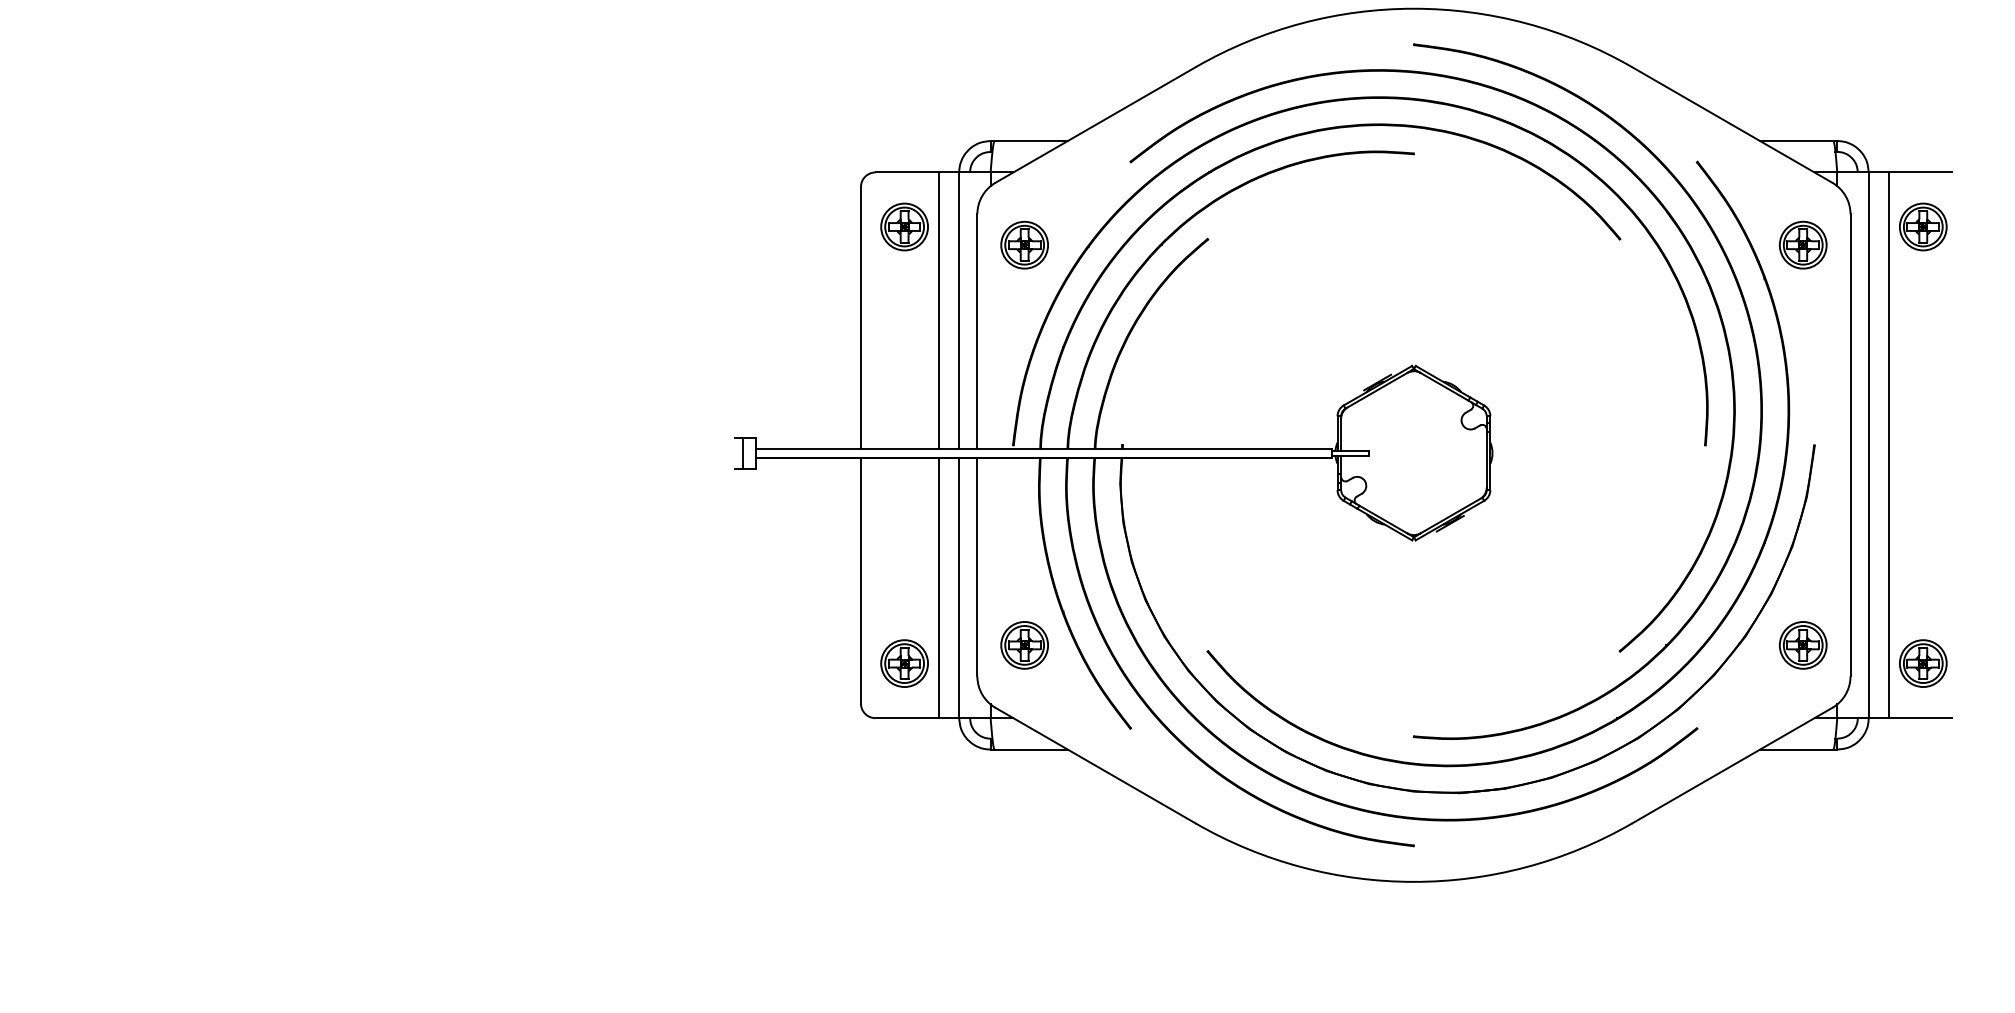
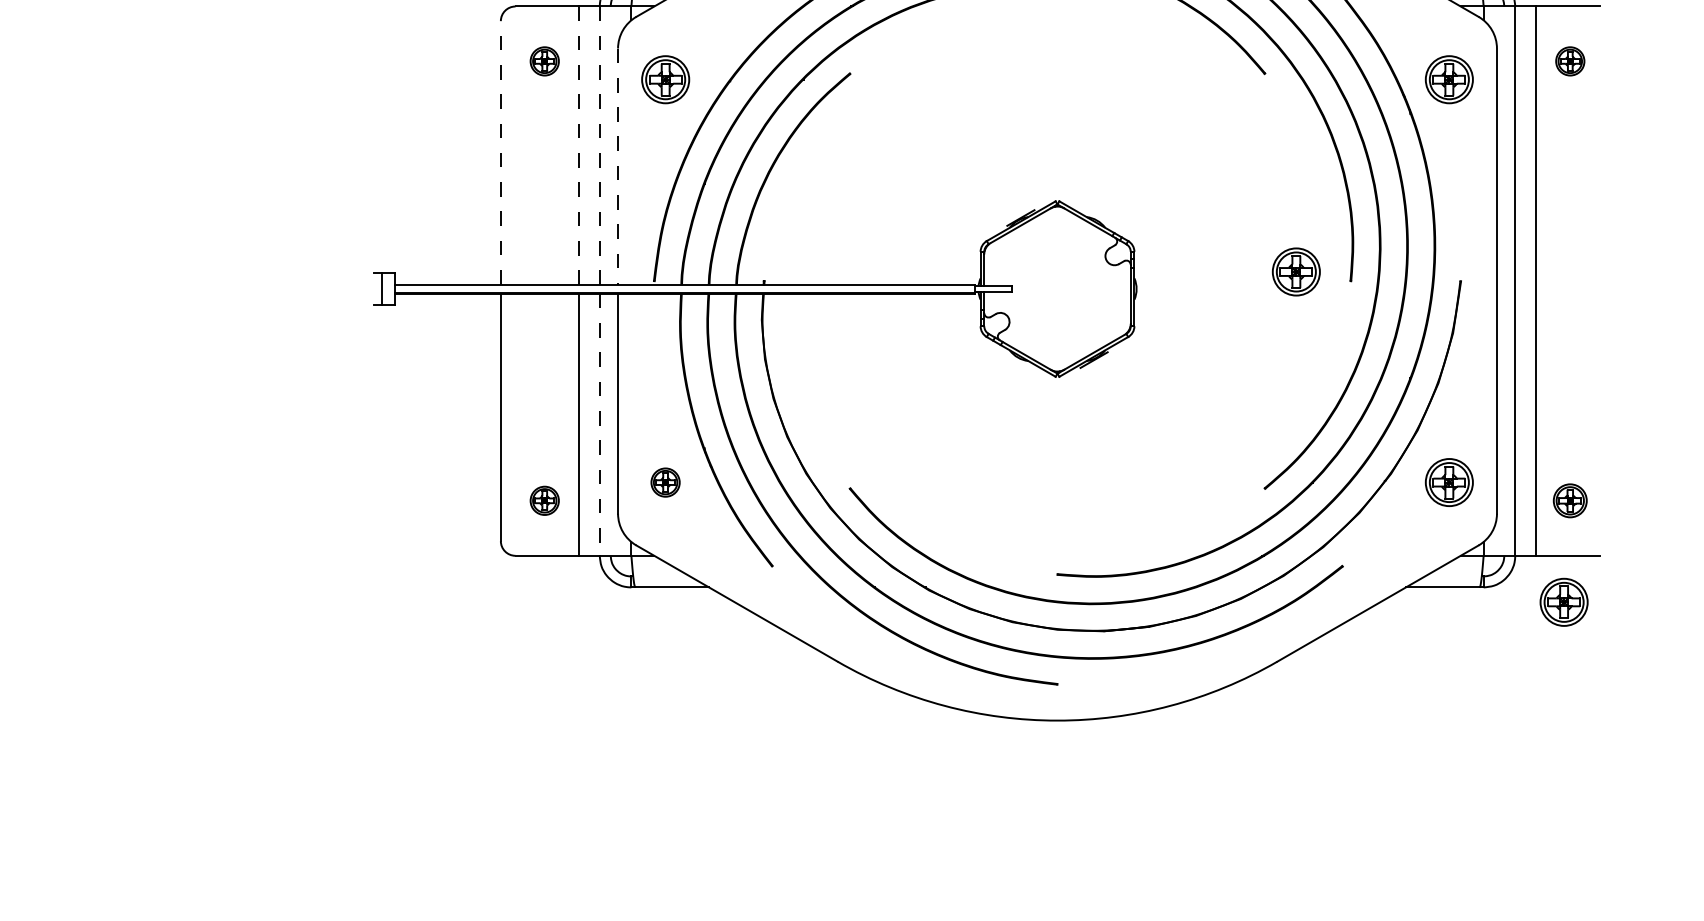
part: (904, 226) -> (544, 60), size x0.6
part: (1923, 226) -> (1570, 60), size x0.6
line: (938, 311) -> (578, 146), solid -> dashed
line: (959, 311) -> (600, 146), solid -> dashed
line: (860, 317) -> (500, 152), solid -> dashed
line: (977, 332) -> (618, 167), solid -> dashed
part: (1650, 435) -> (1295, 271), added
line: (959, 588) -> (600, 425), solid -> dashed
part: (1024, 645) -> (665, 482), size x0.6
part: (904, 663) -> (544, 500), size x0.6
part: (1923, 663) -> (1570, 500), size x0.7
part: (1916, 764) -> (1563, 602), added

